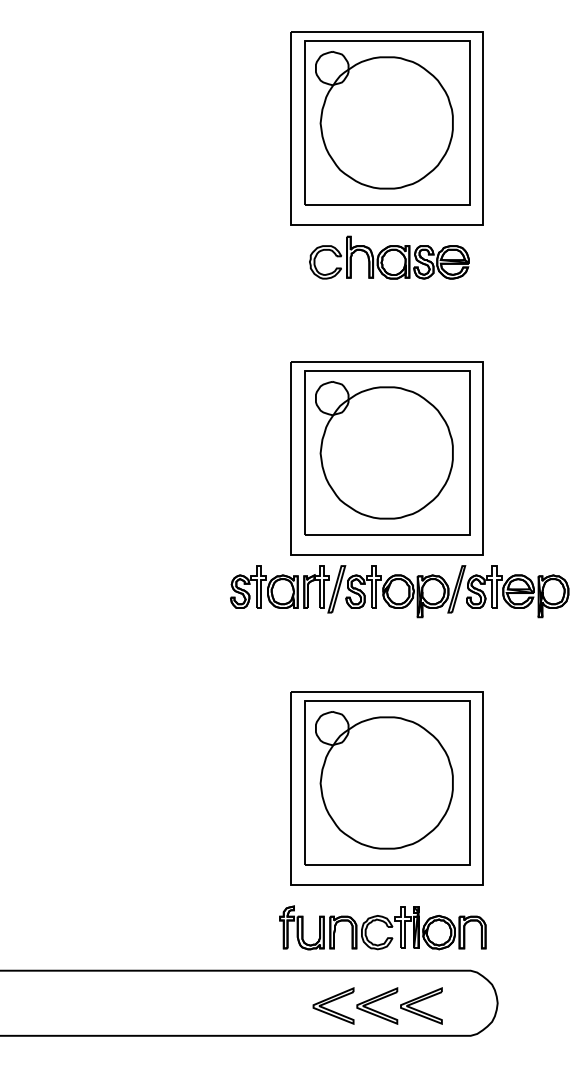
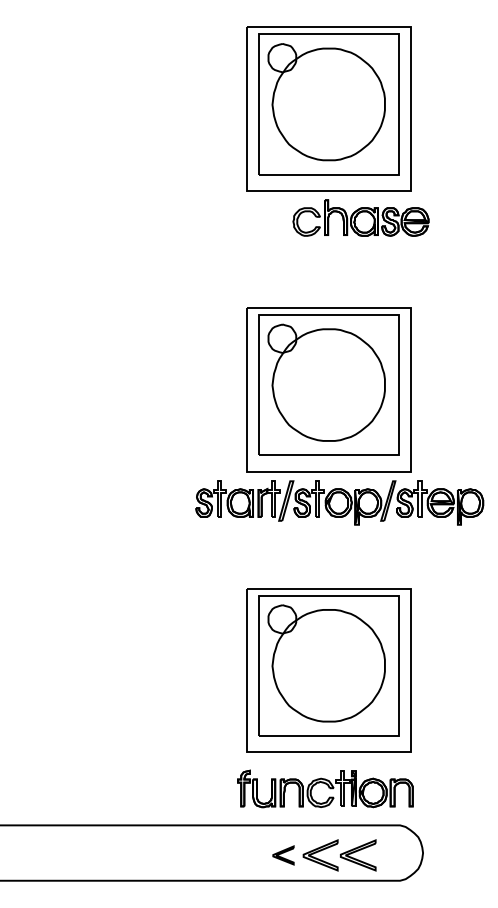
part: (388, 257) -> (360, 217), moved
part: (333, 1006) -> (283, 855), size x0.6

